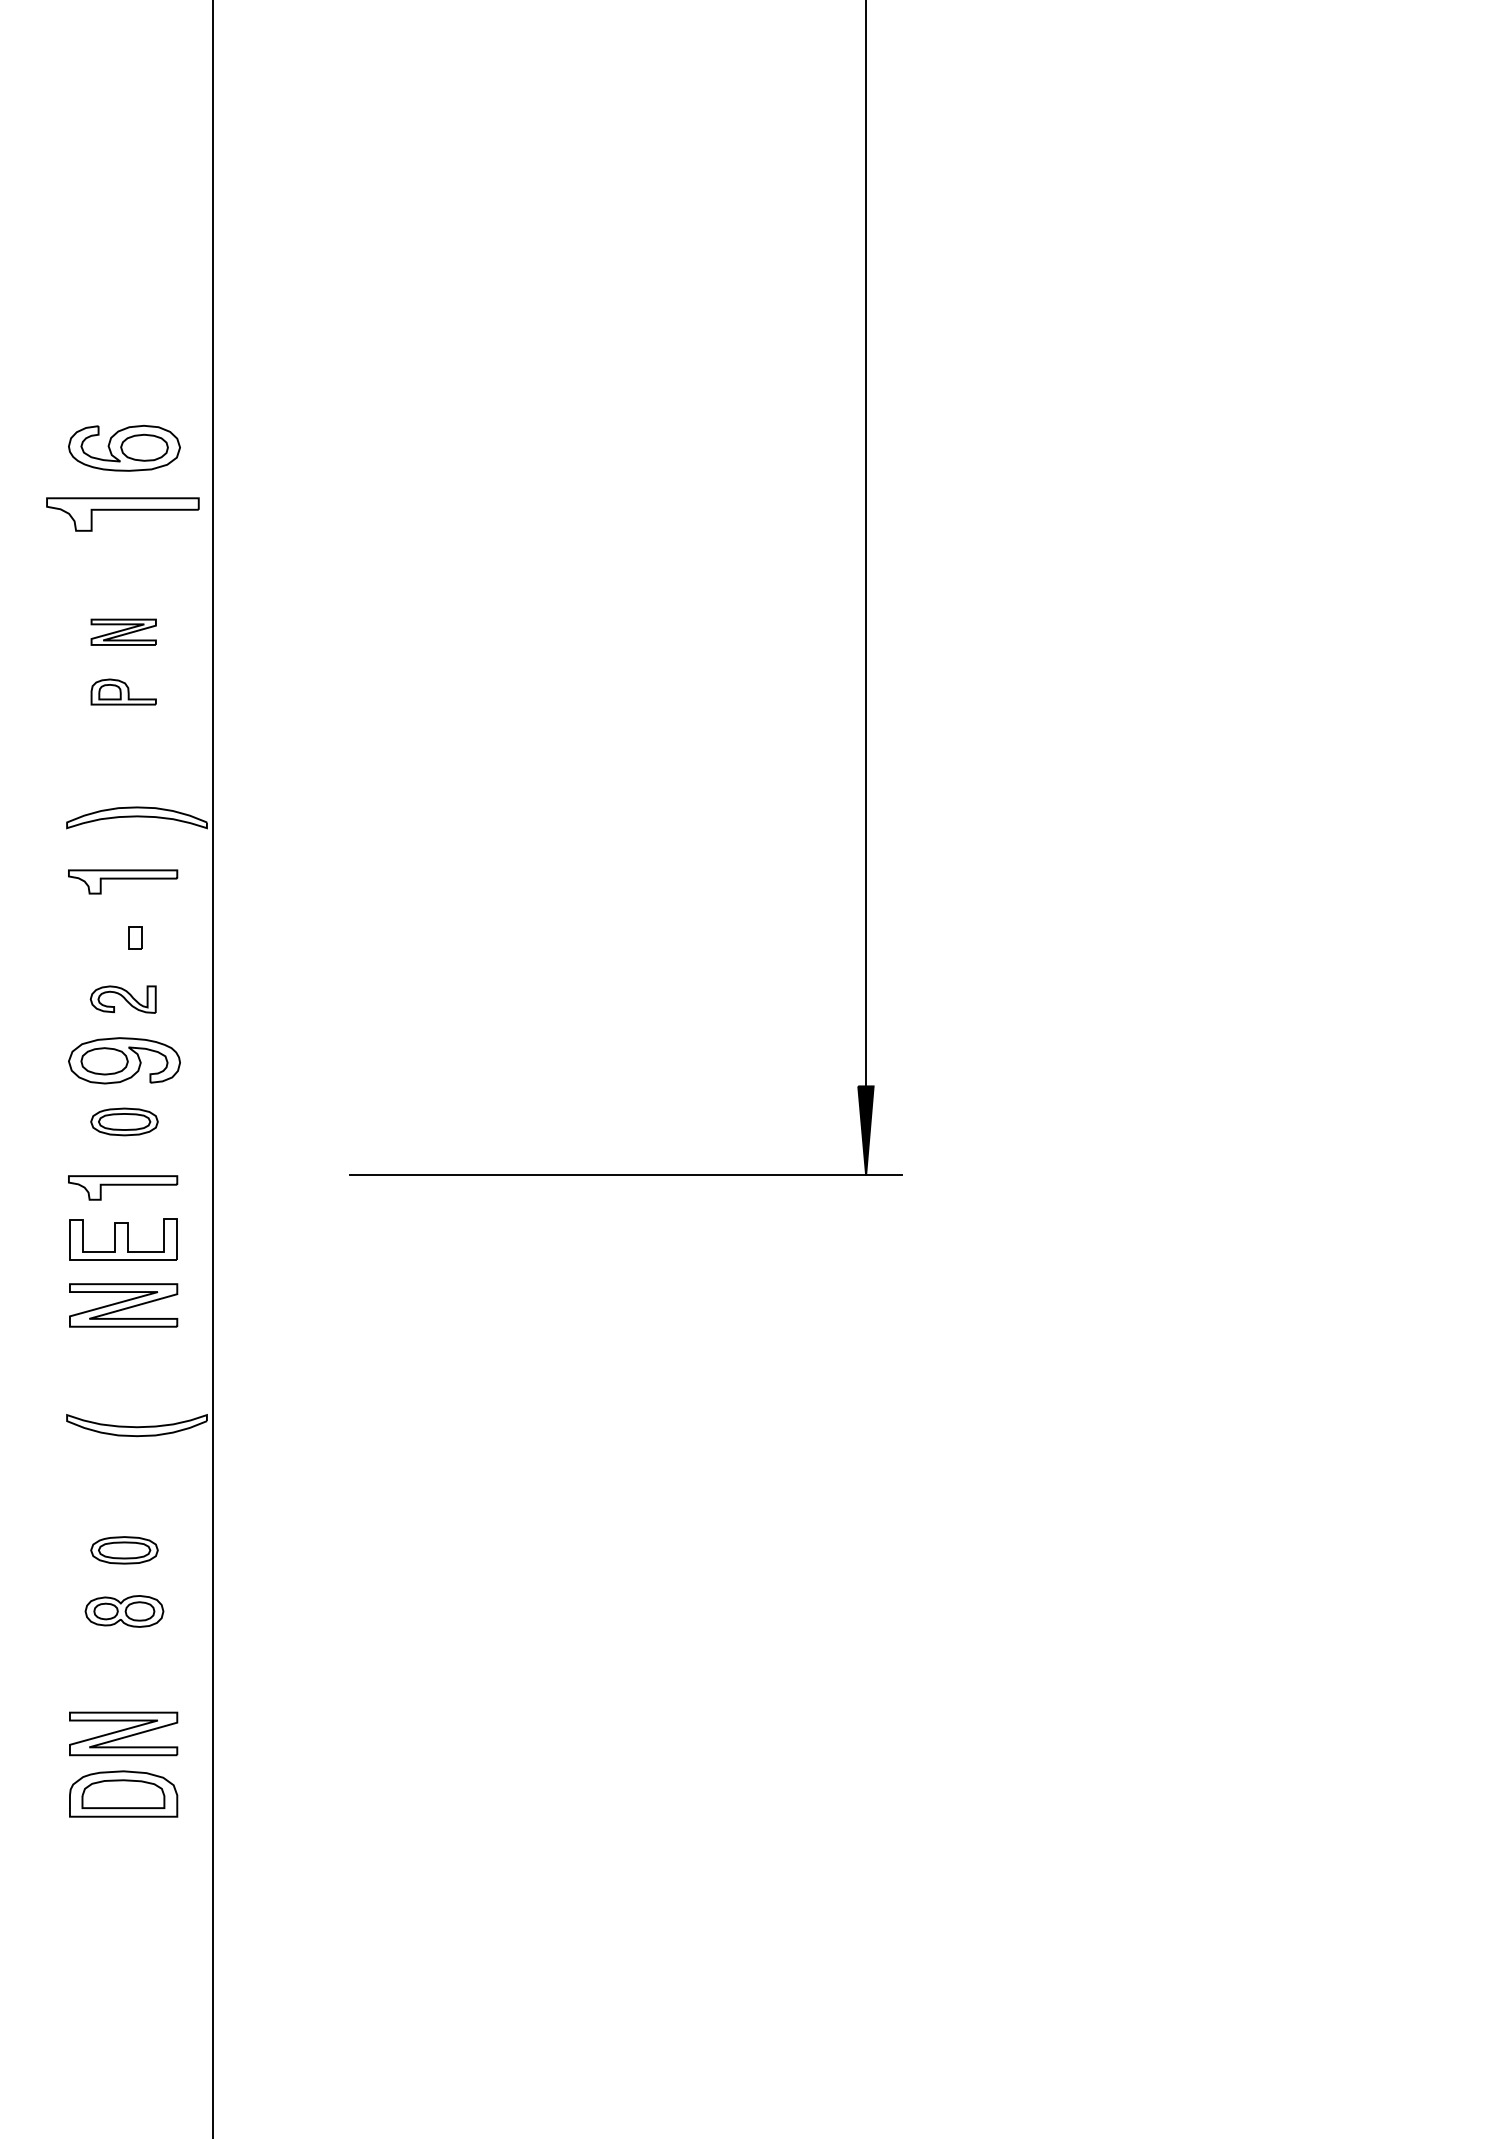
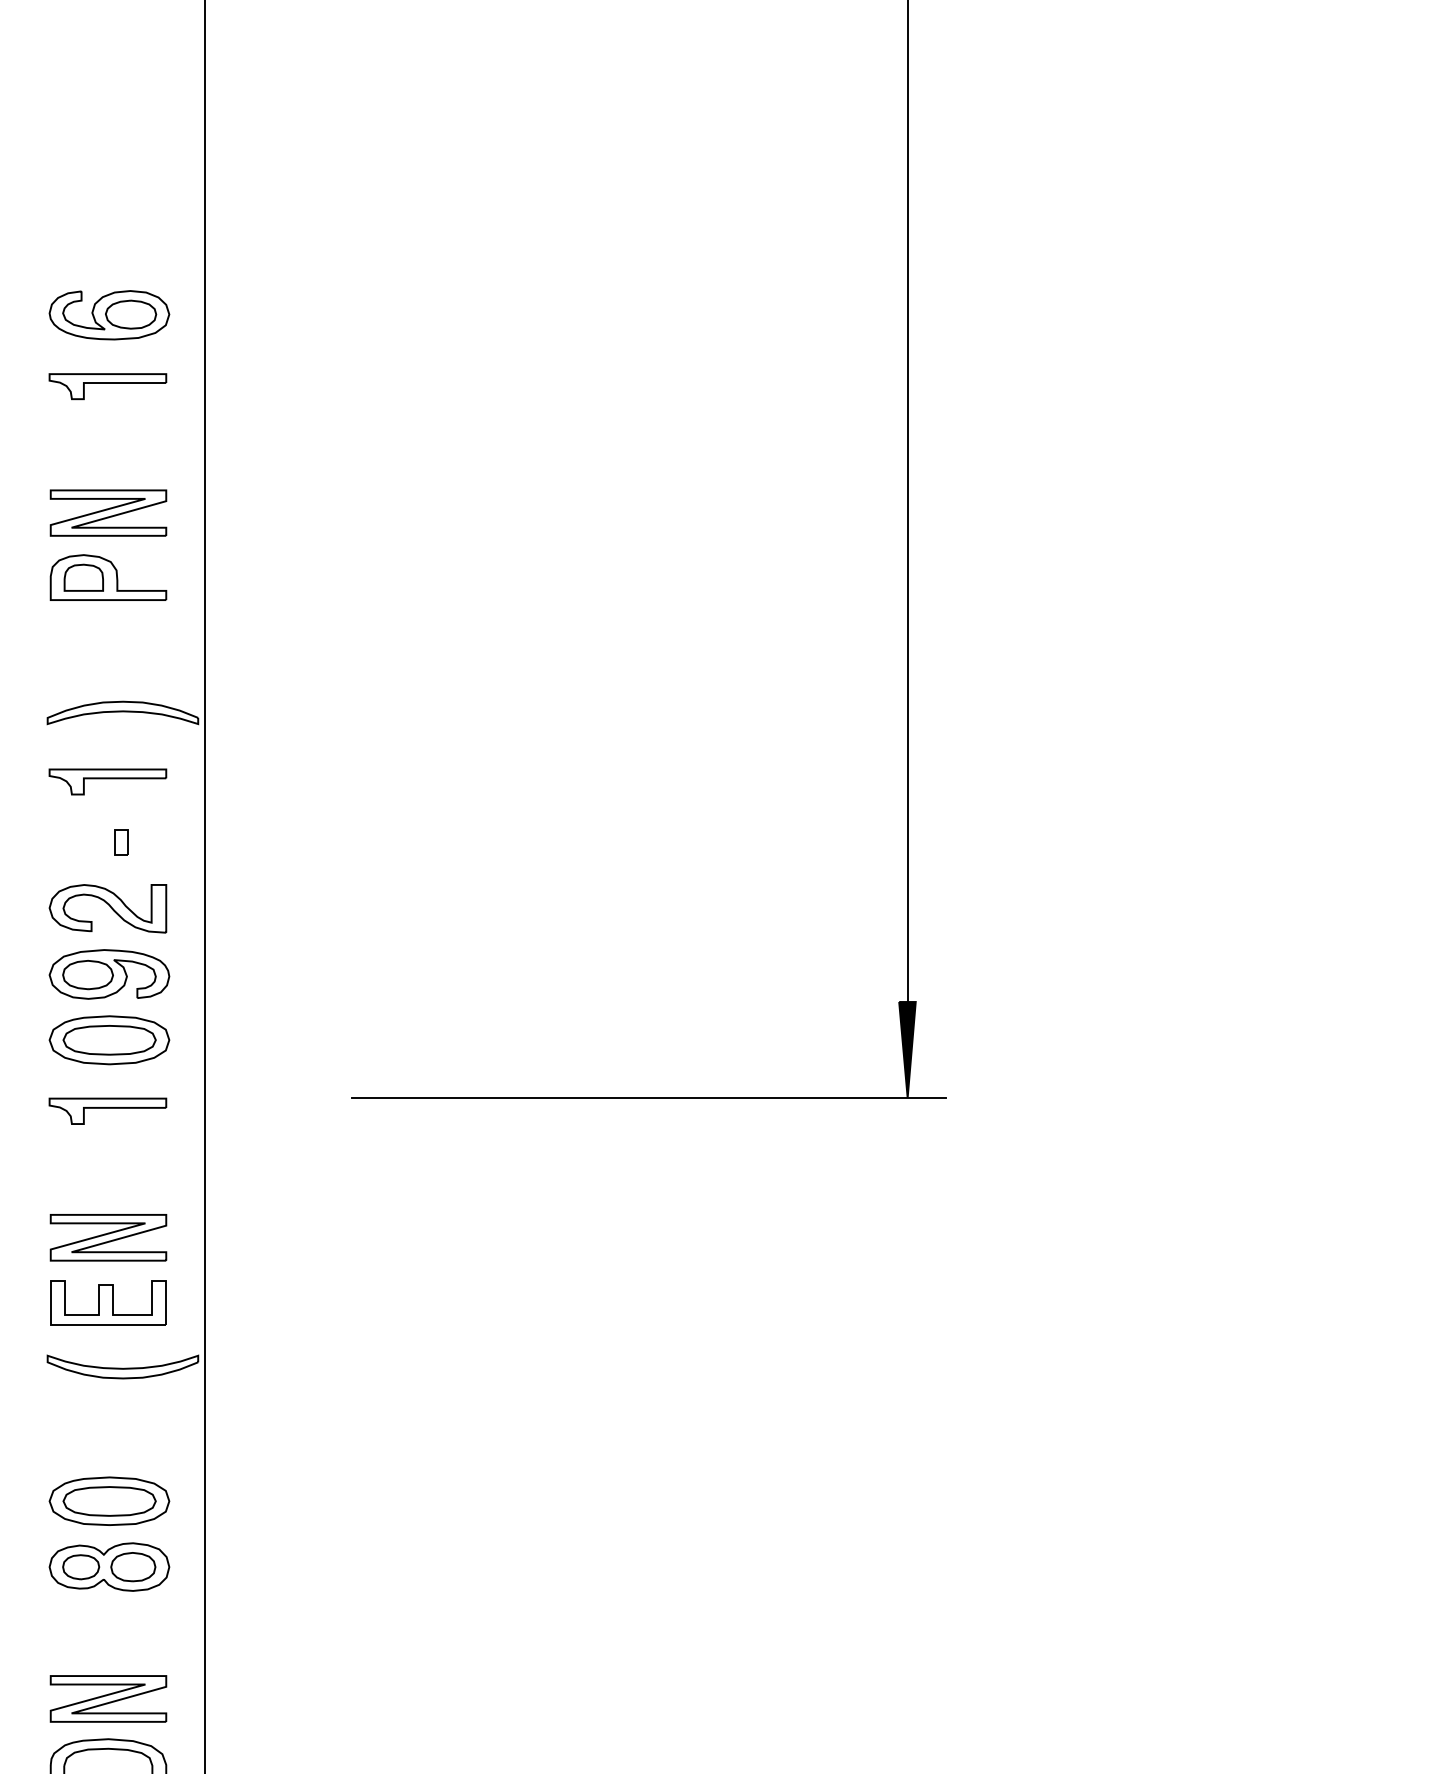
part: (123, 514) -> (108, 386), size x0.71
part: (123, 632) -> (108, 513), size x1.67
part: (123, 691) -> (108, 576), size x1.67
part: (123, 999) -> (108, 908), size x1.67
part: (124, 1121) -> (109, 1039), size x1.67
part: (123, 1239) -> (108, 1302), moved
part: (124, 1550) -> (109, 1501), size x1.67
part: (124, 1611) -> (109, 1567), size x1.43

